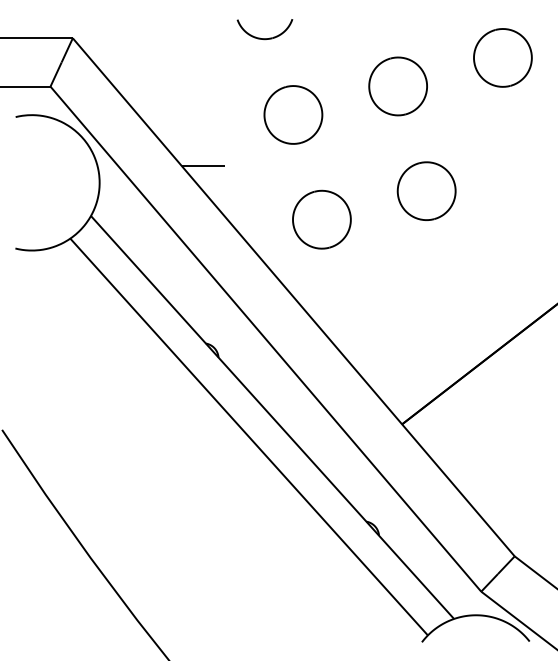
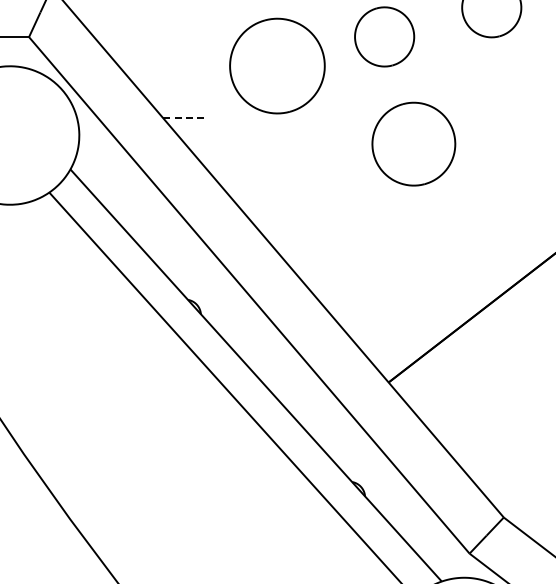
part: (293, 114) -> (277, 65), size x1.6
line: (203, 166) -> (185, 118), solid -> dashed
part: (426, 190) -> (413, 143), size x1.4
part: (321, 219) -> (306, 173), removed

